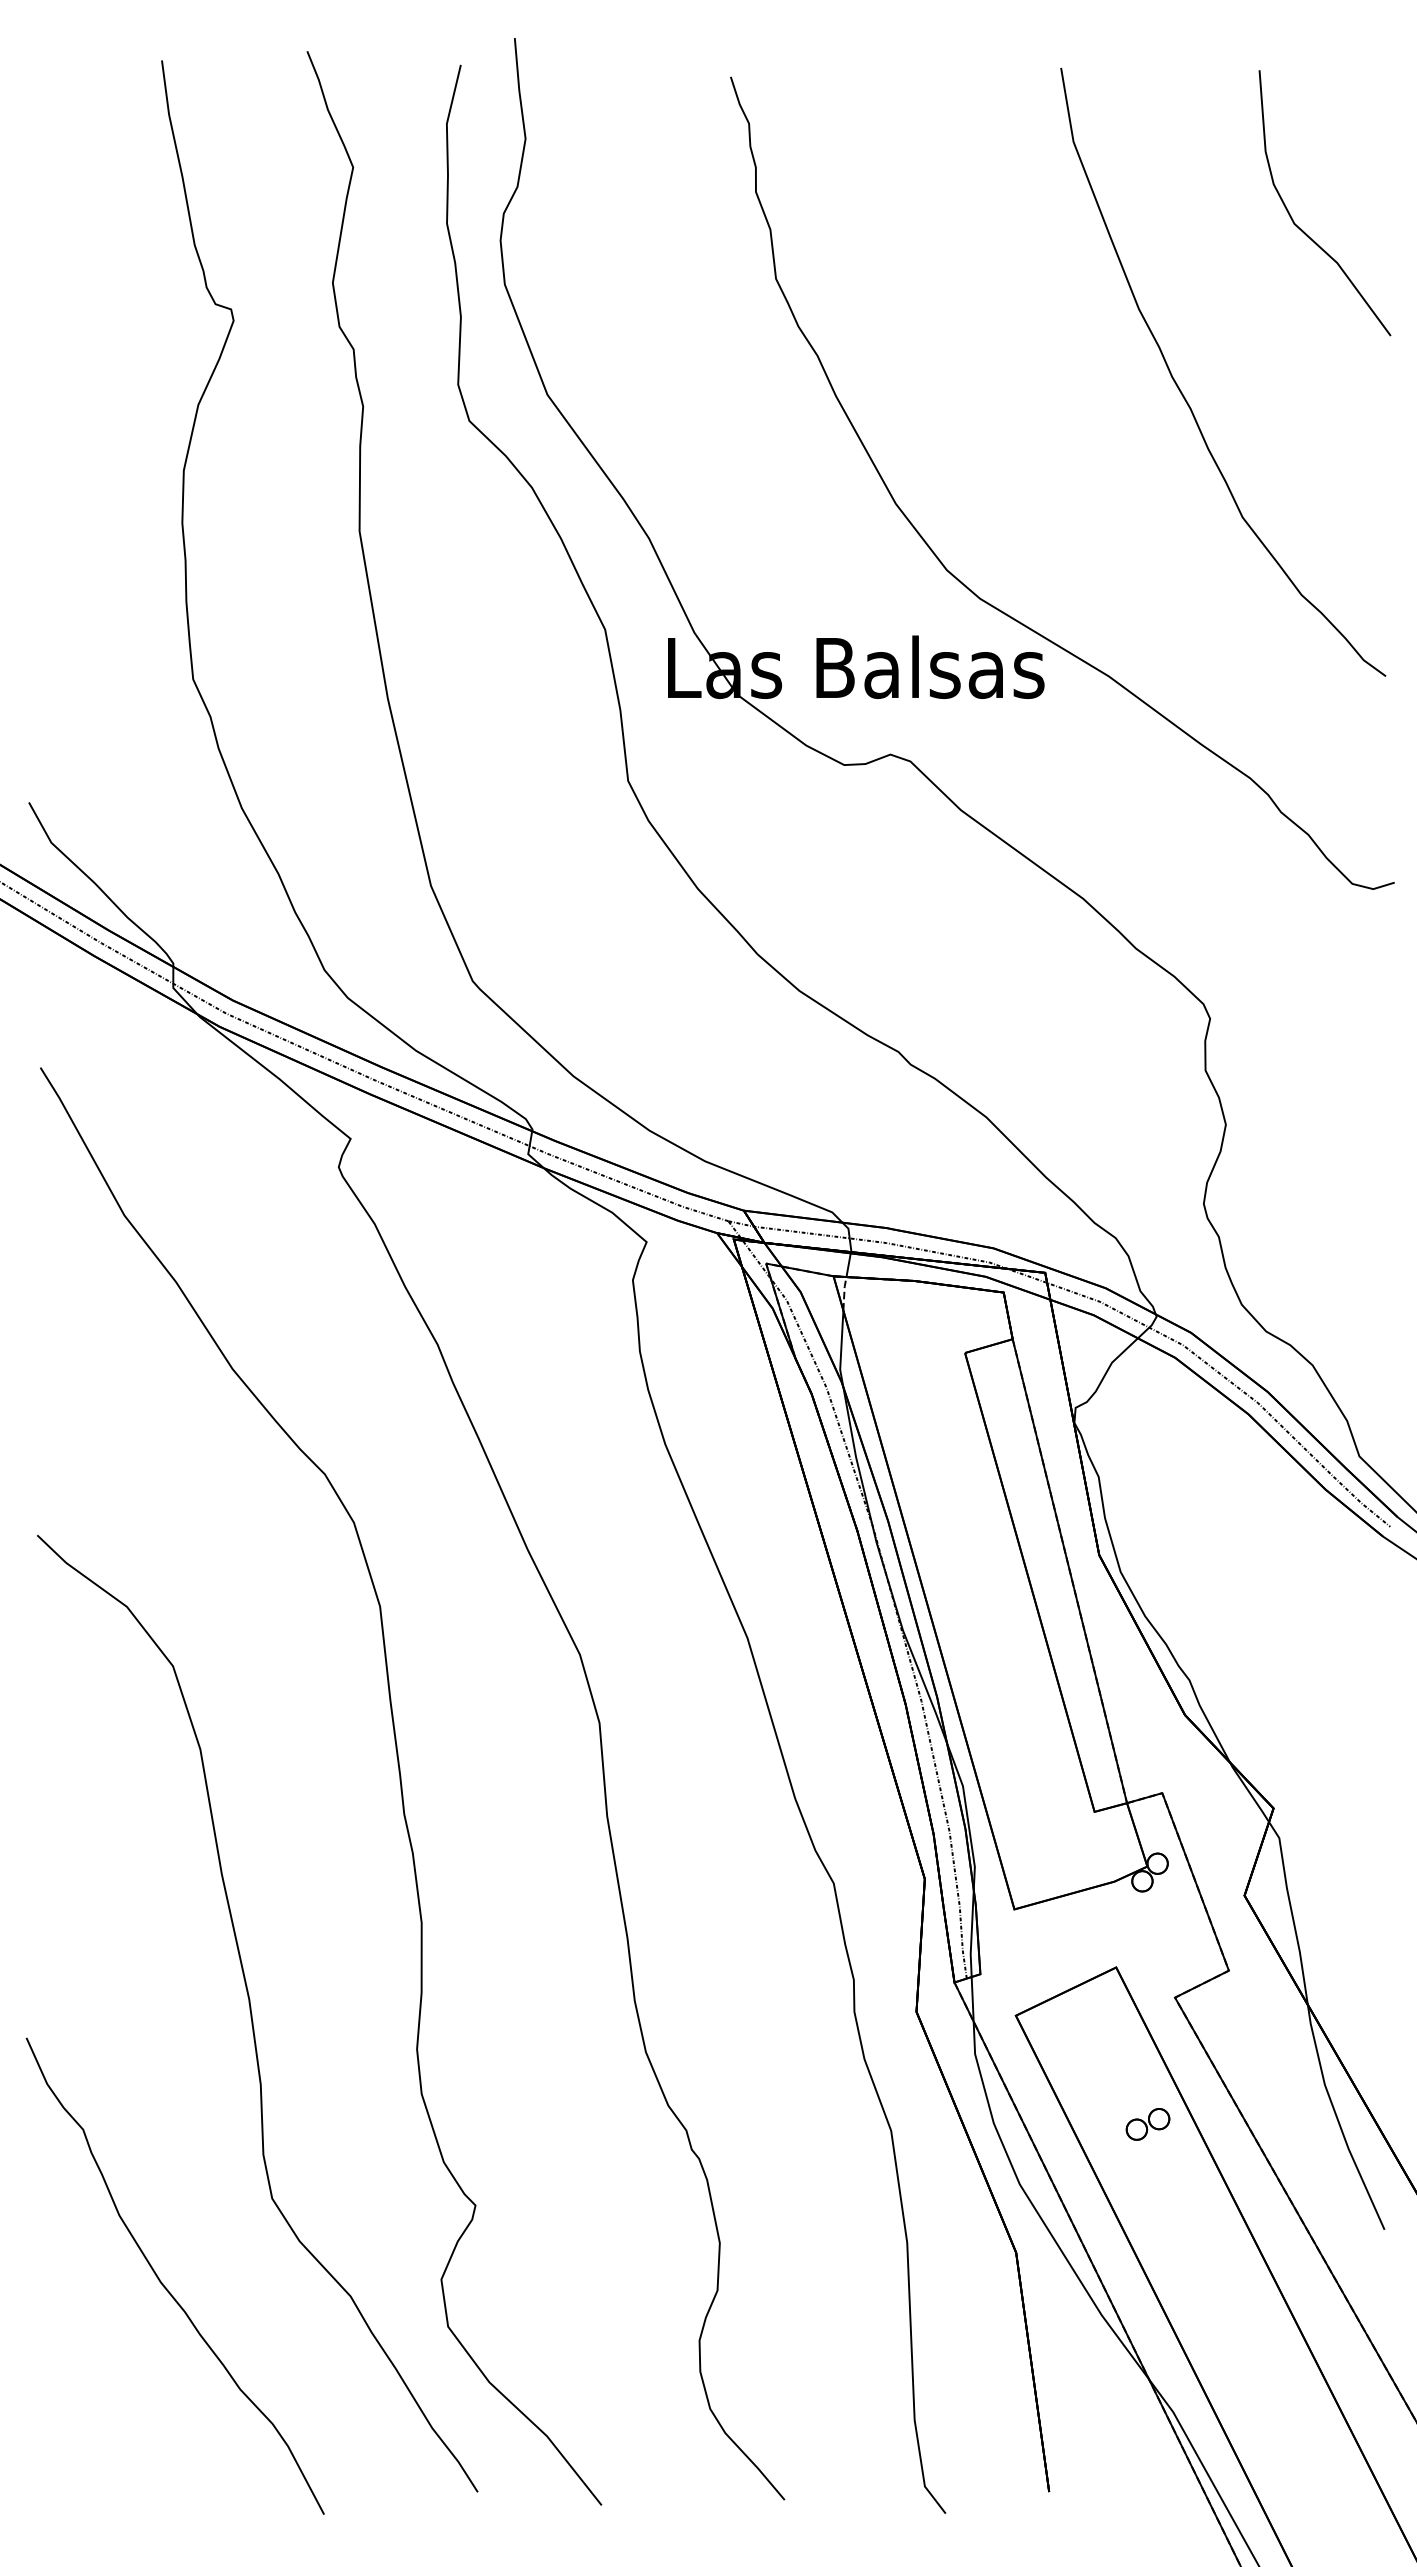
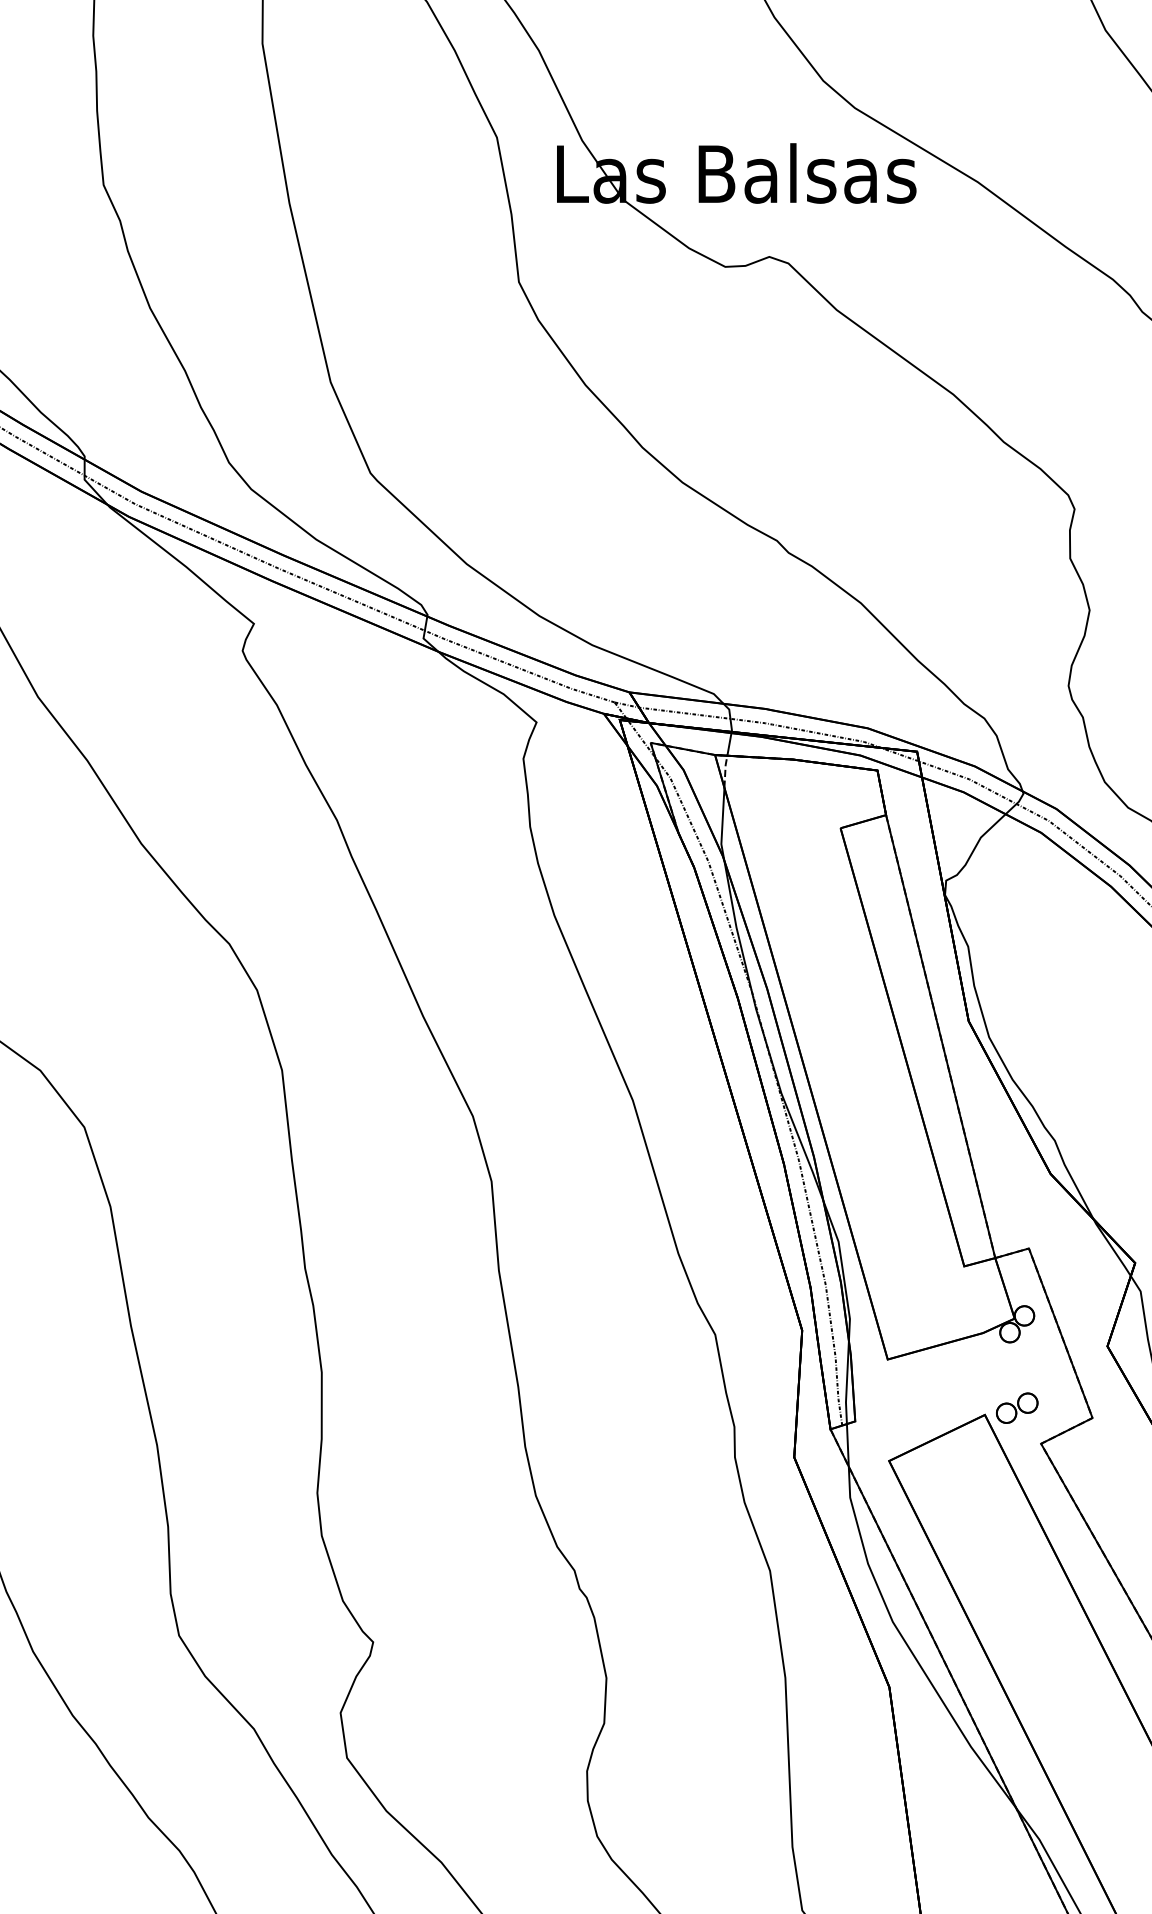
part: (1147, 2124) -> (1016, 1408), moved

